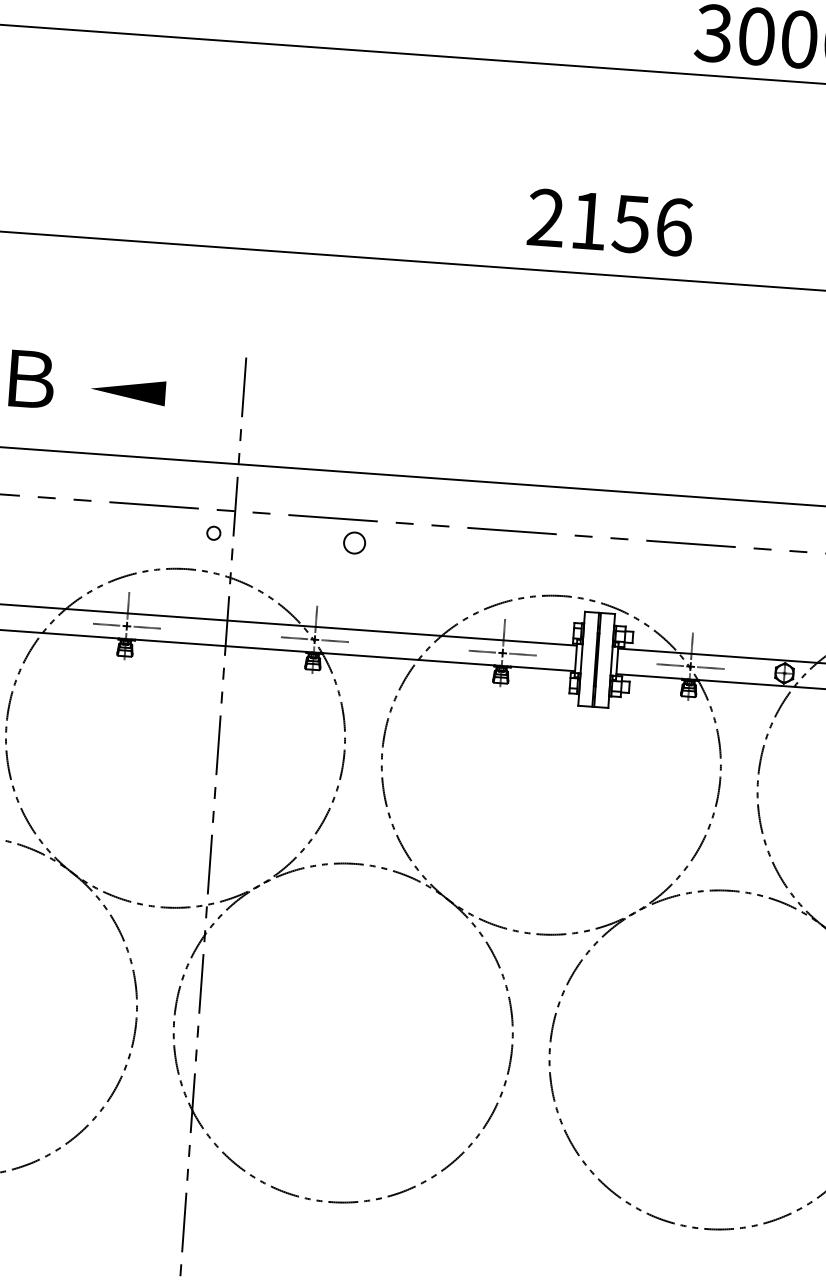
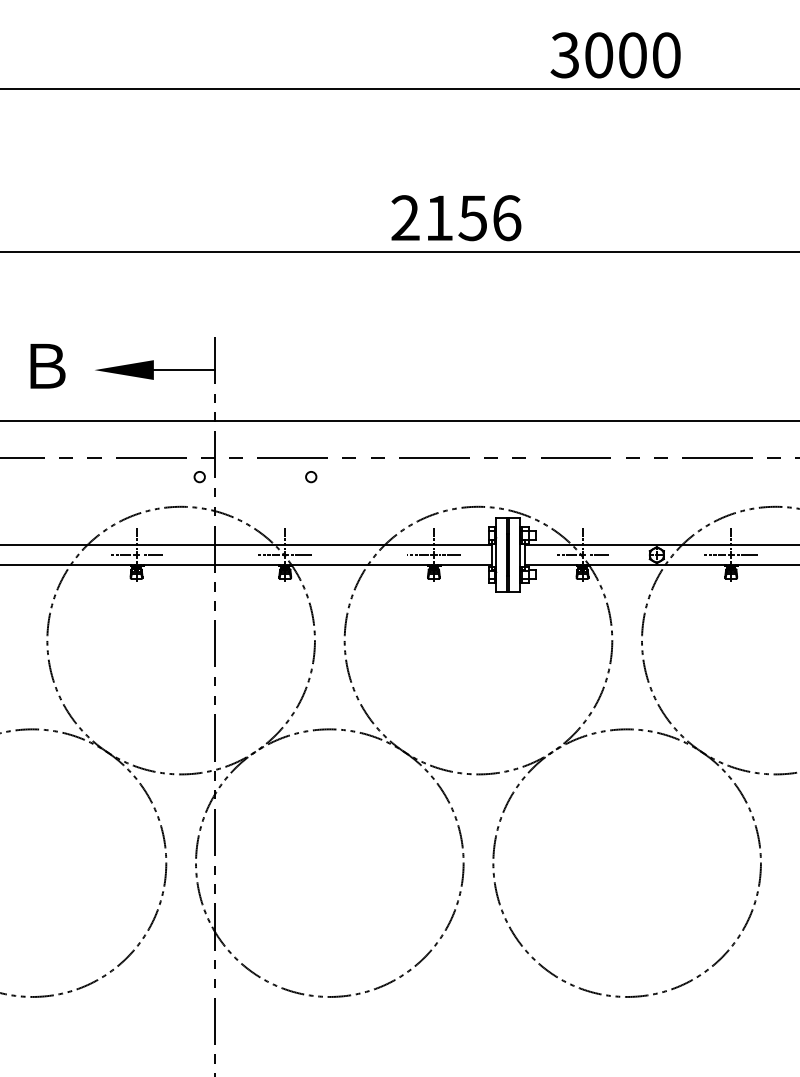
text: (610, 223) -> (456, 218), moved
line: (204, 397) -> (184, 370), added
circle: (355, 543) -> (311, 477), size x0.62

